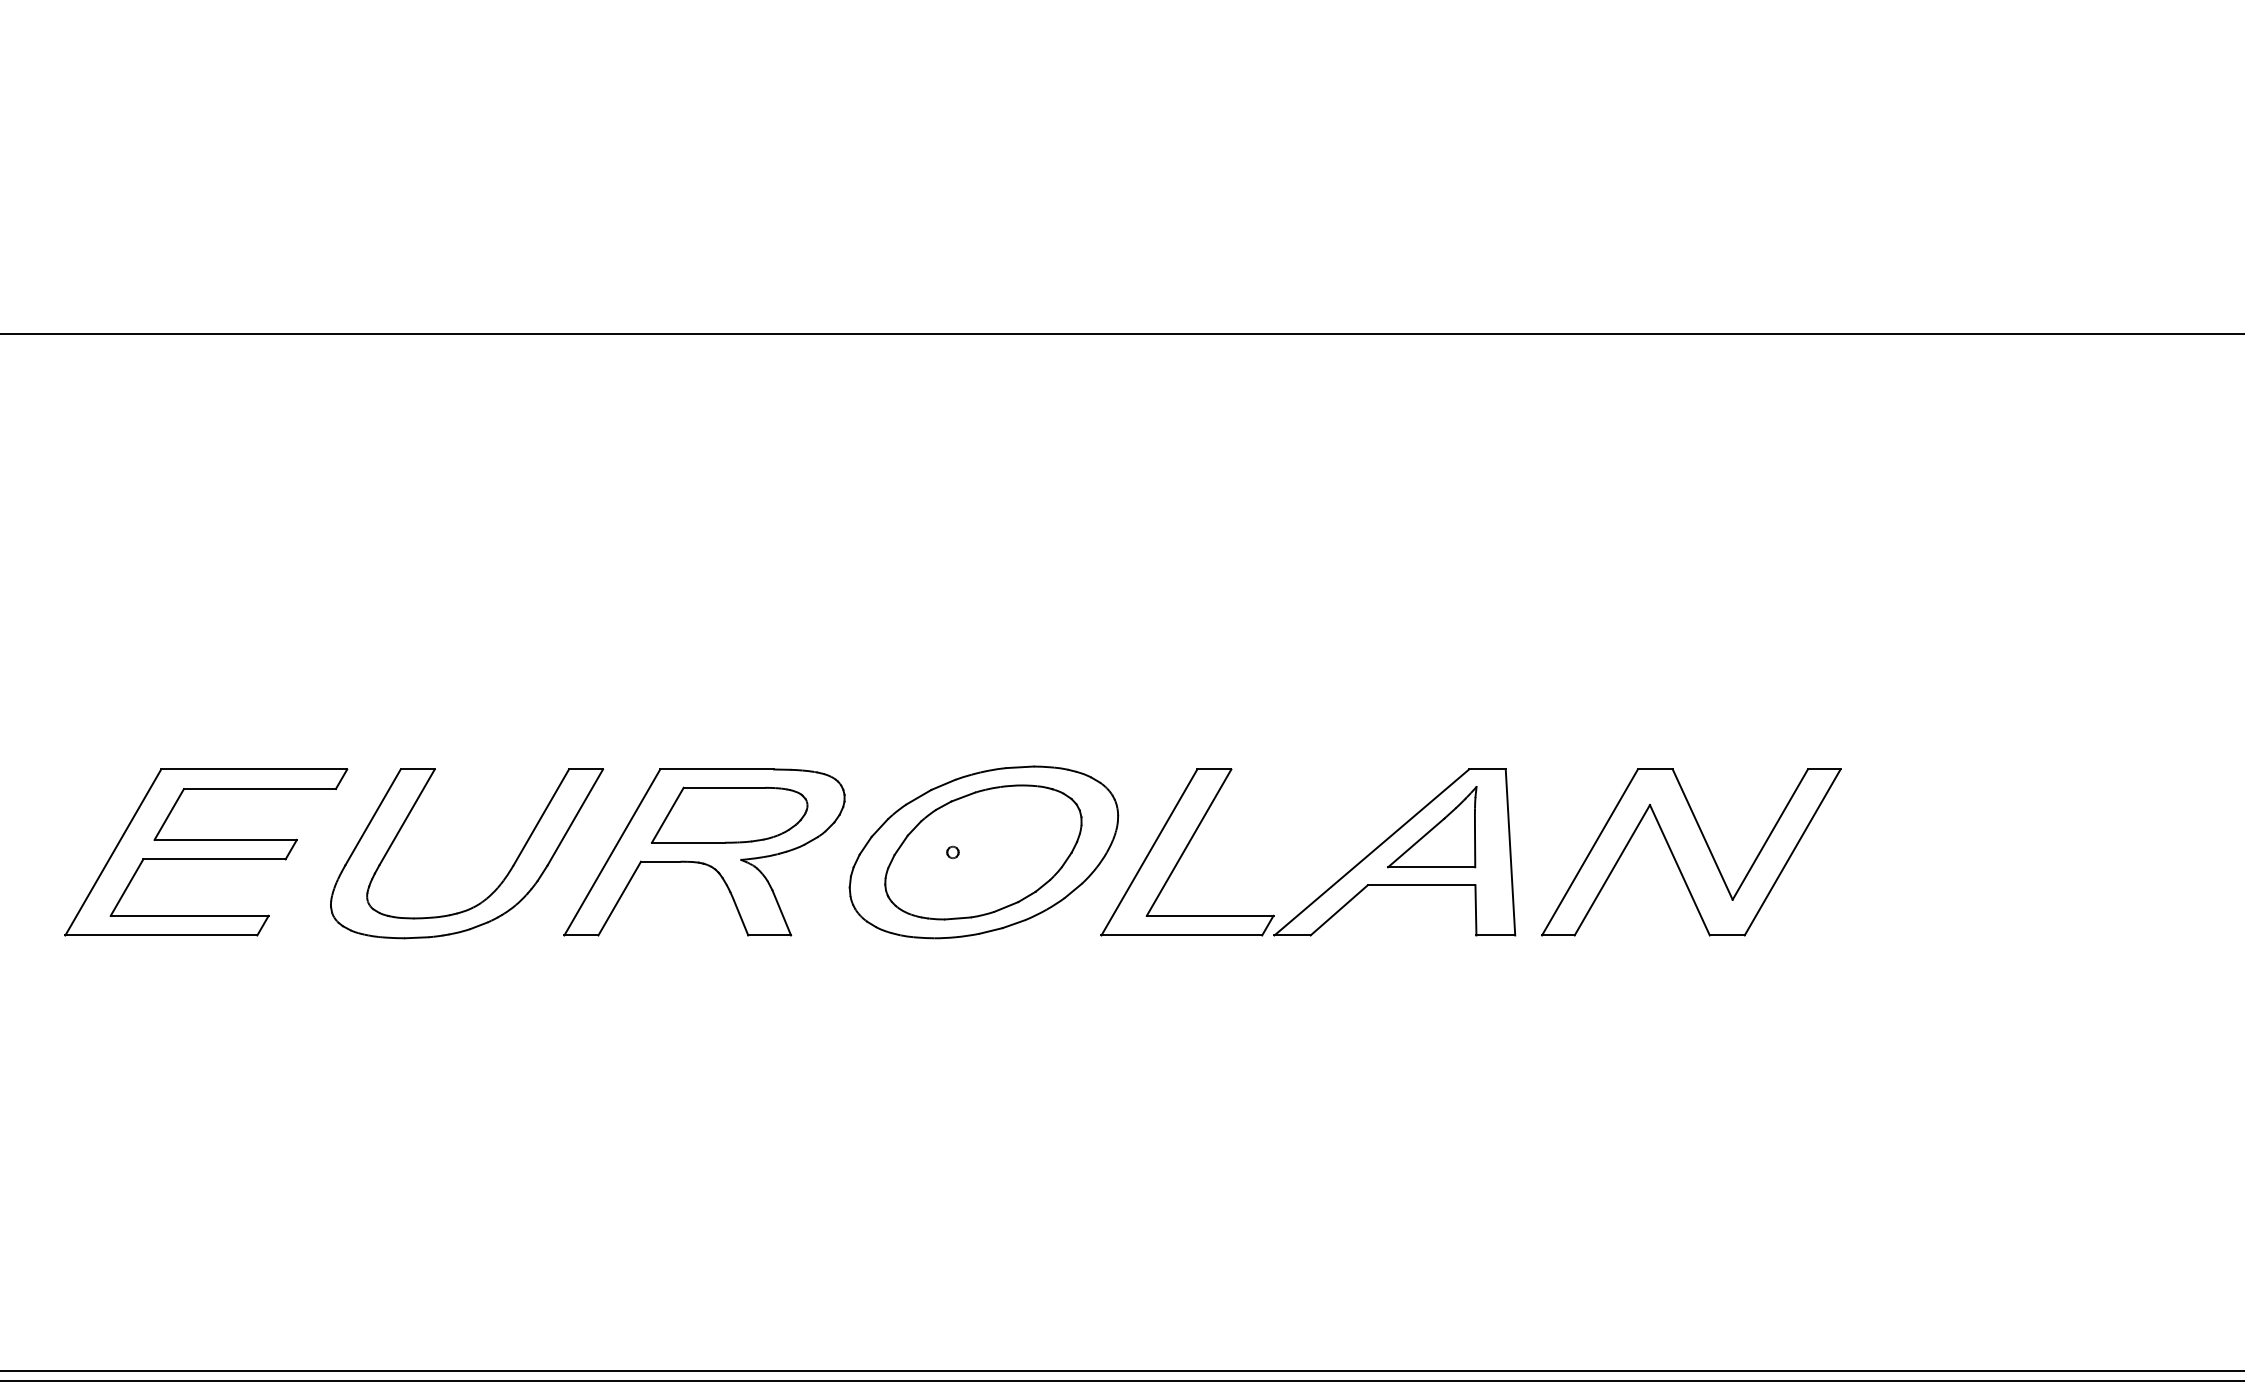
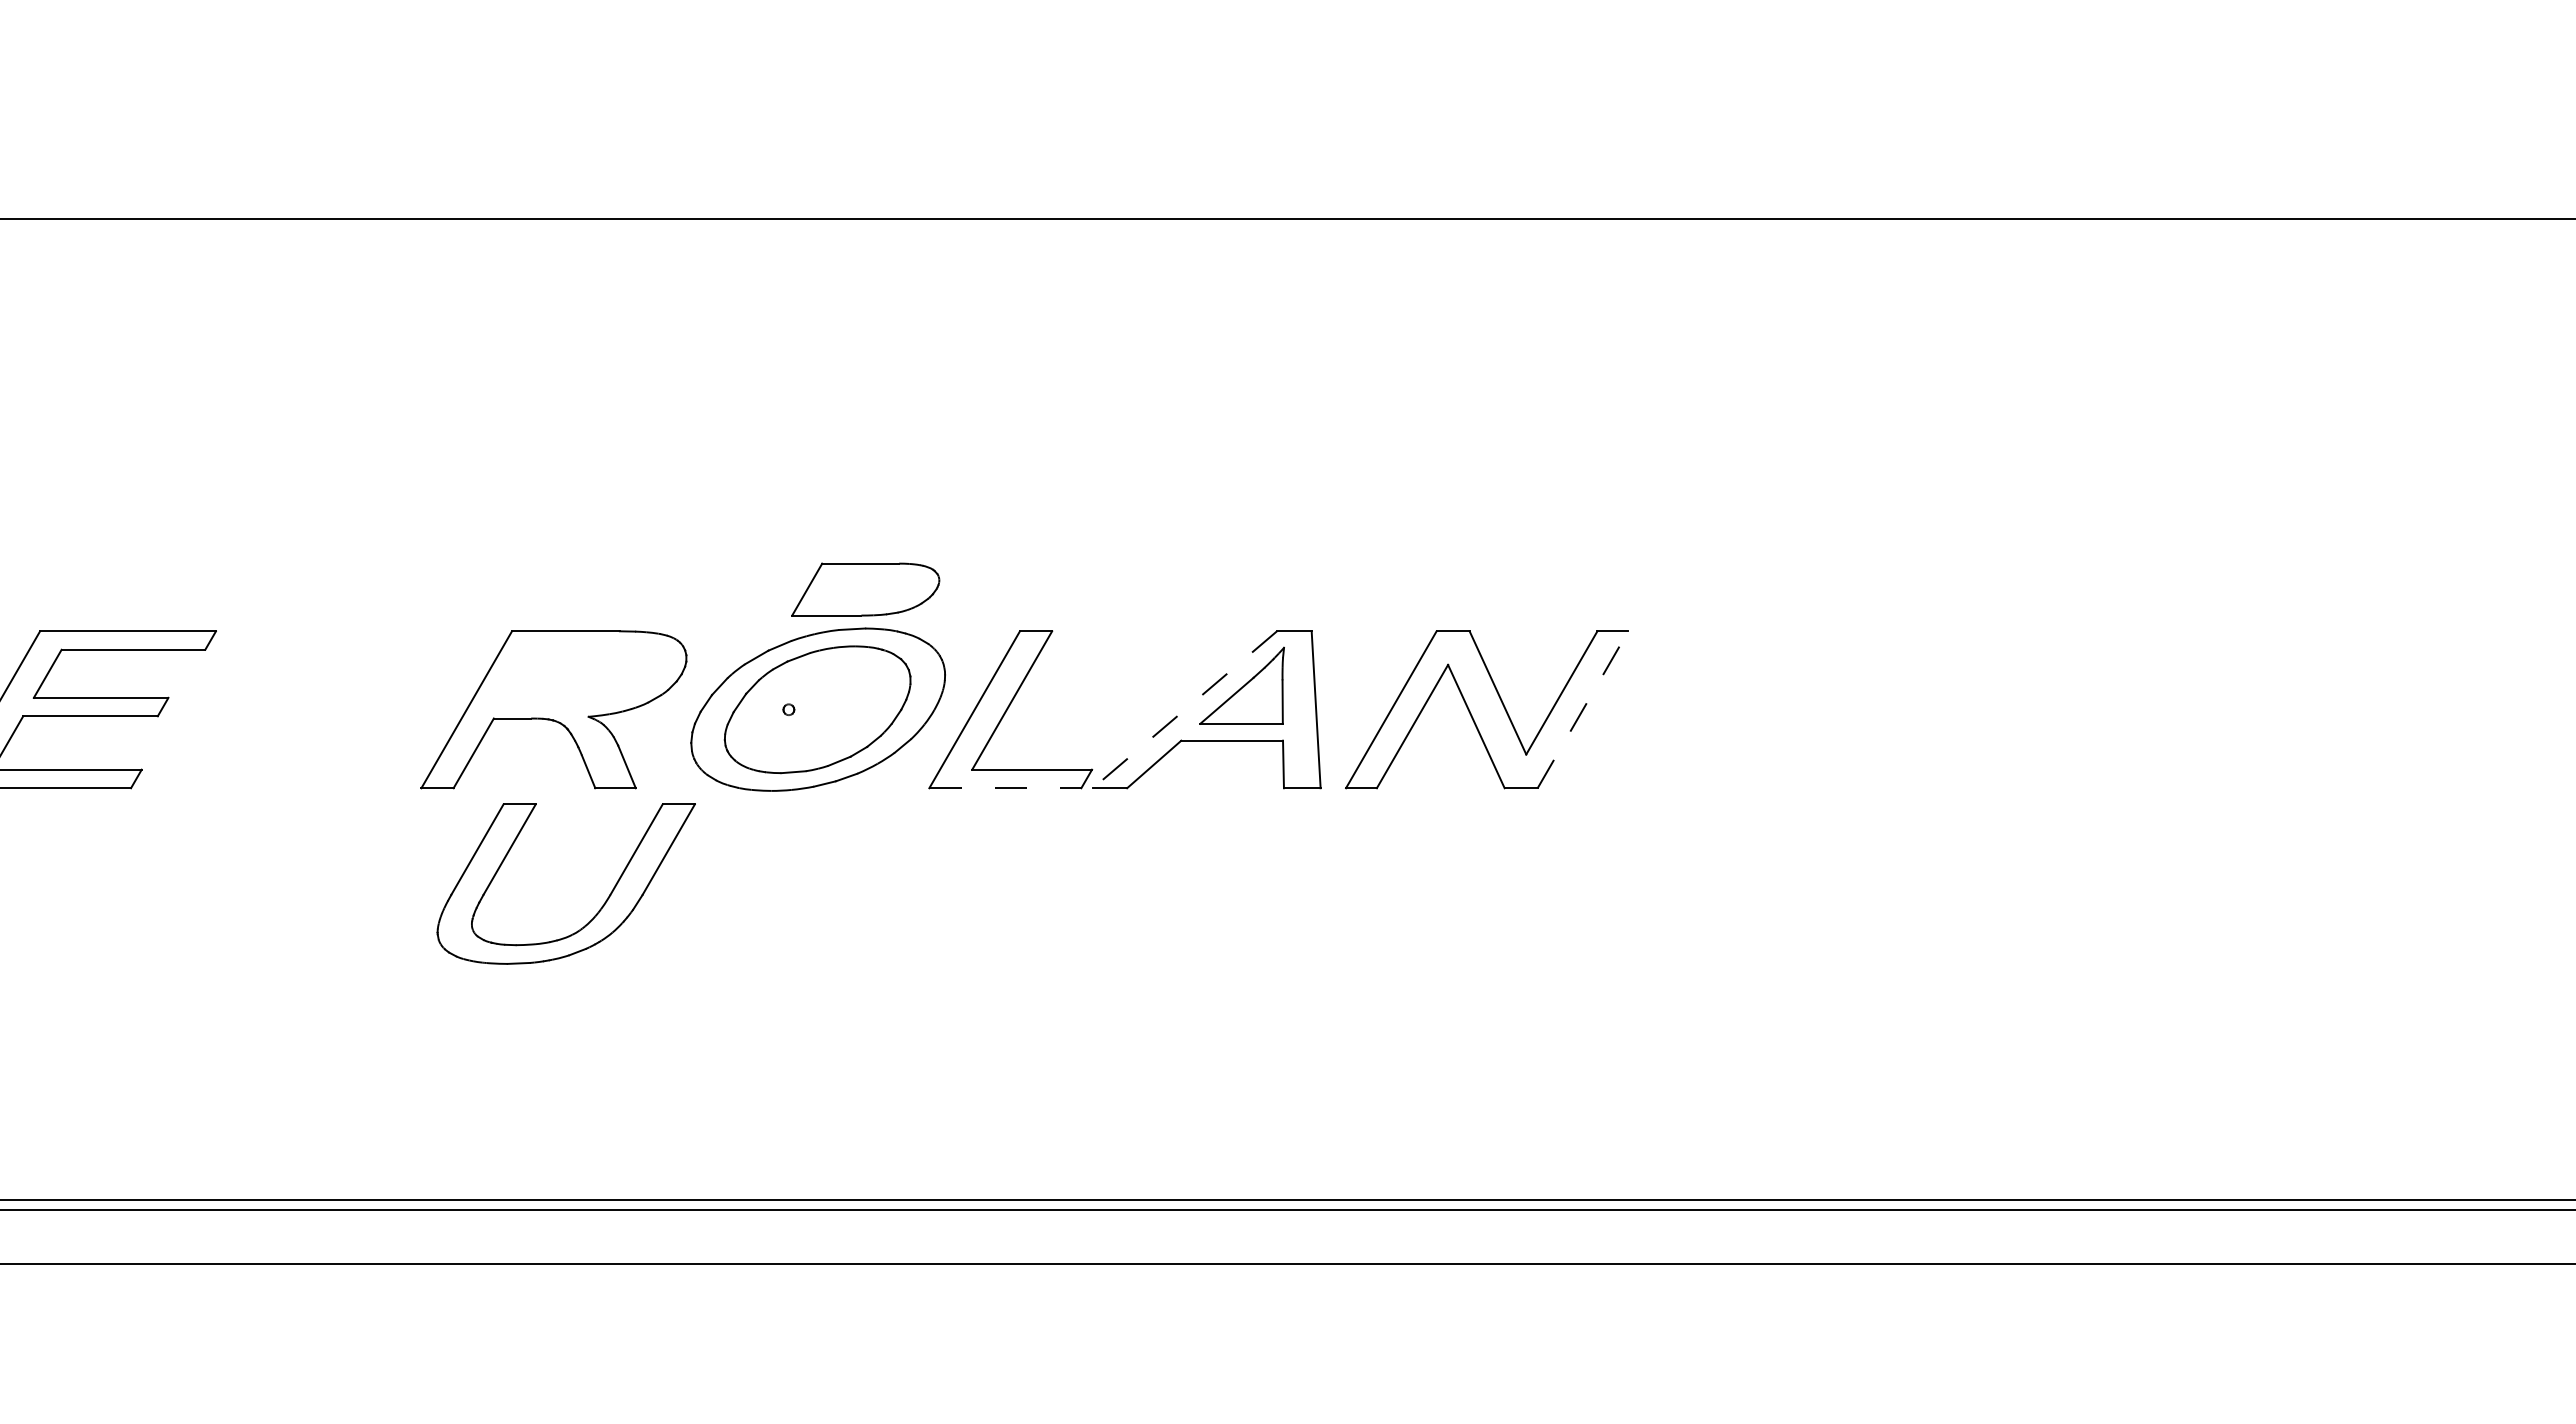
part: (729, 815) -> (865, 589), moved
line: (1371, 852) -> (1184, 709), solid -> dashed
line: (1792, 852) -> (1582, 709), solid -> dashed
part: (501, 881) -> (598, 910), moved
line: (1181, 935) -> (1005, 788), solid -> dashed

